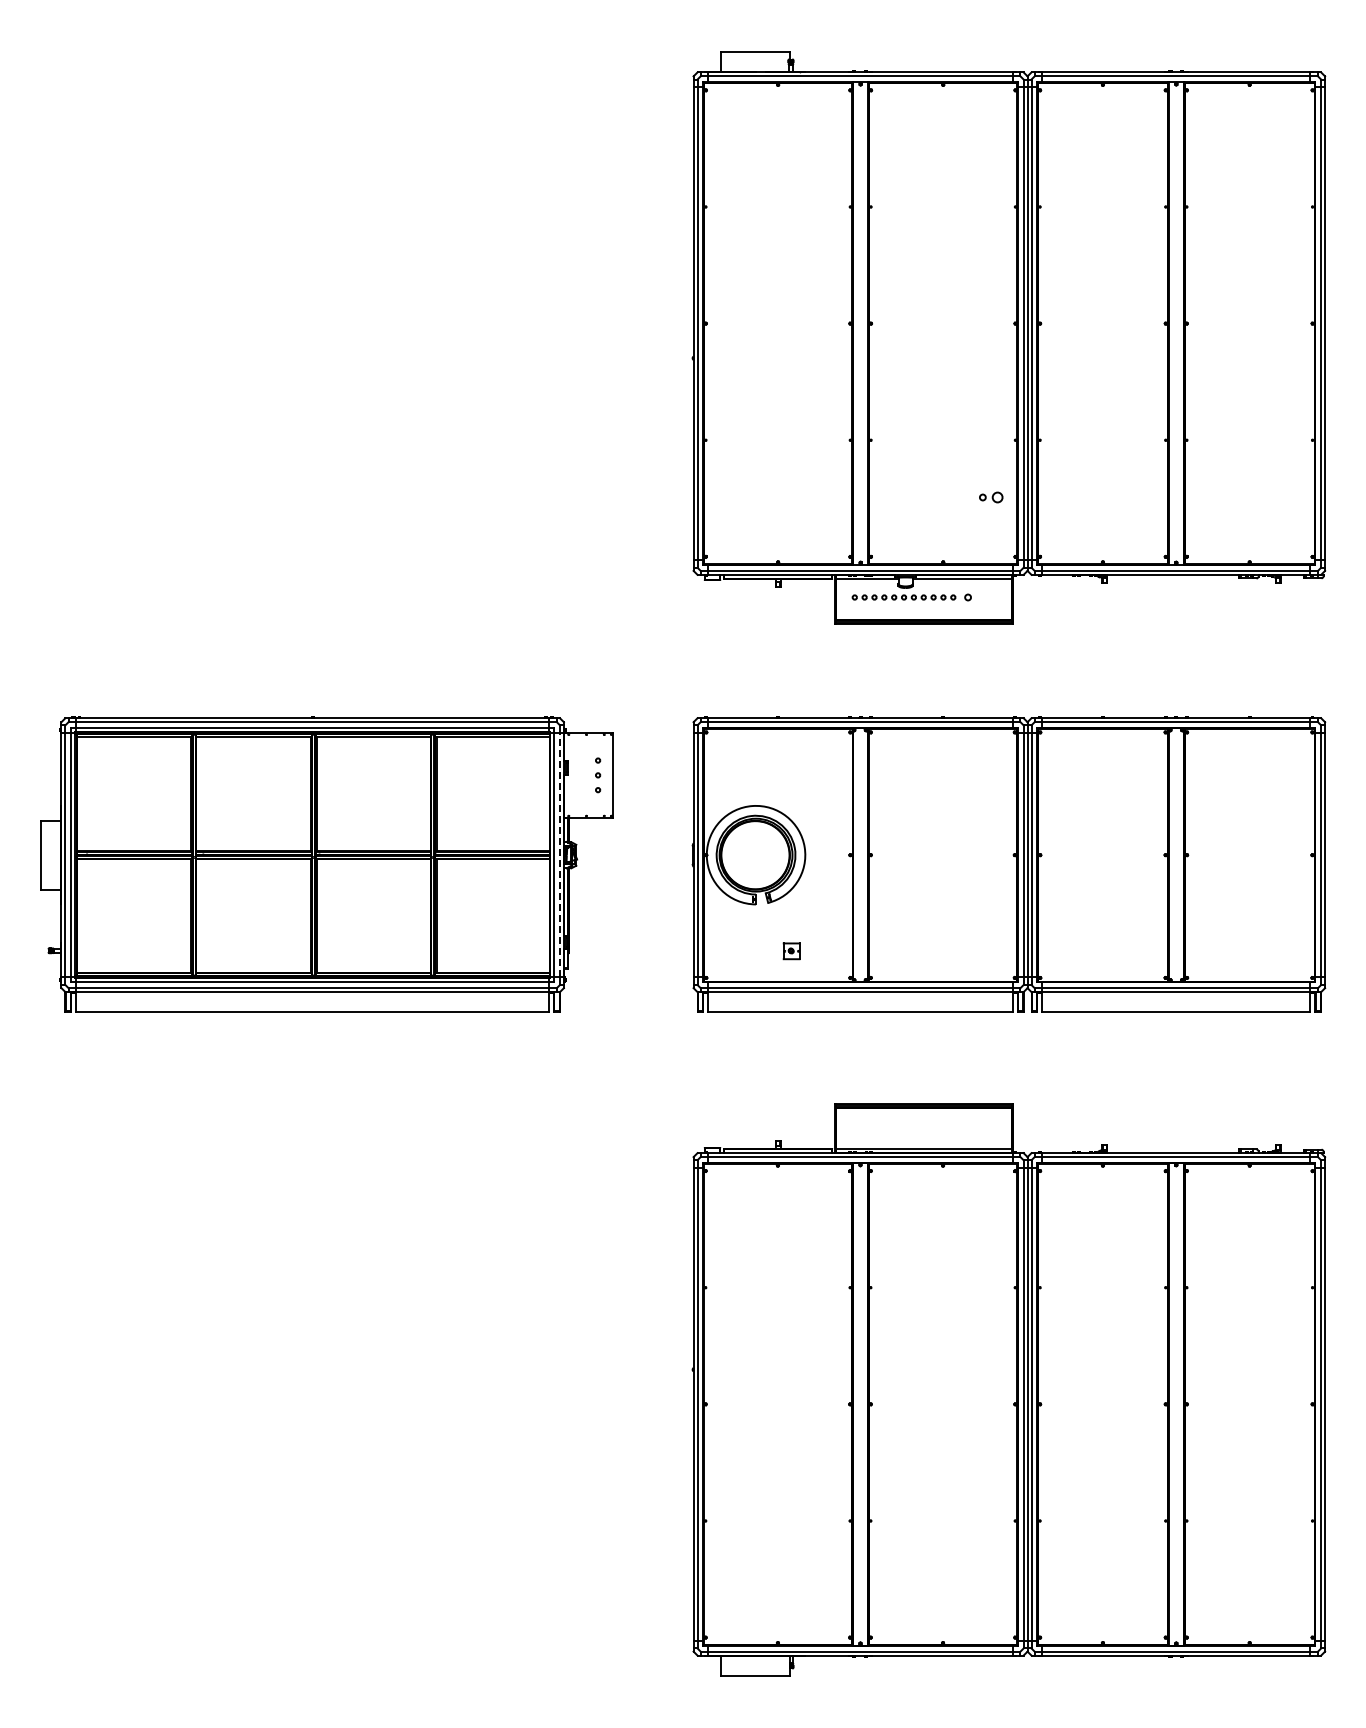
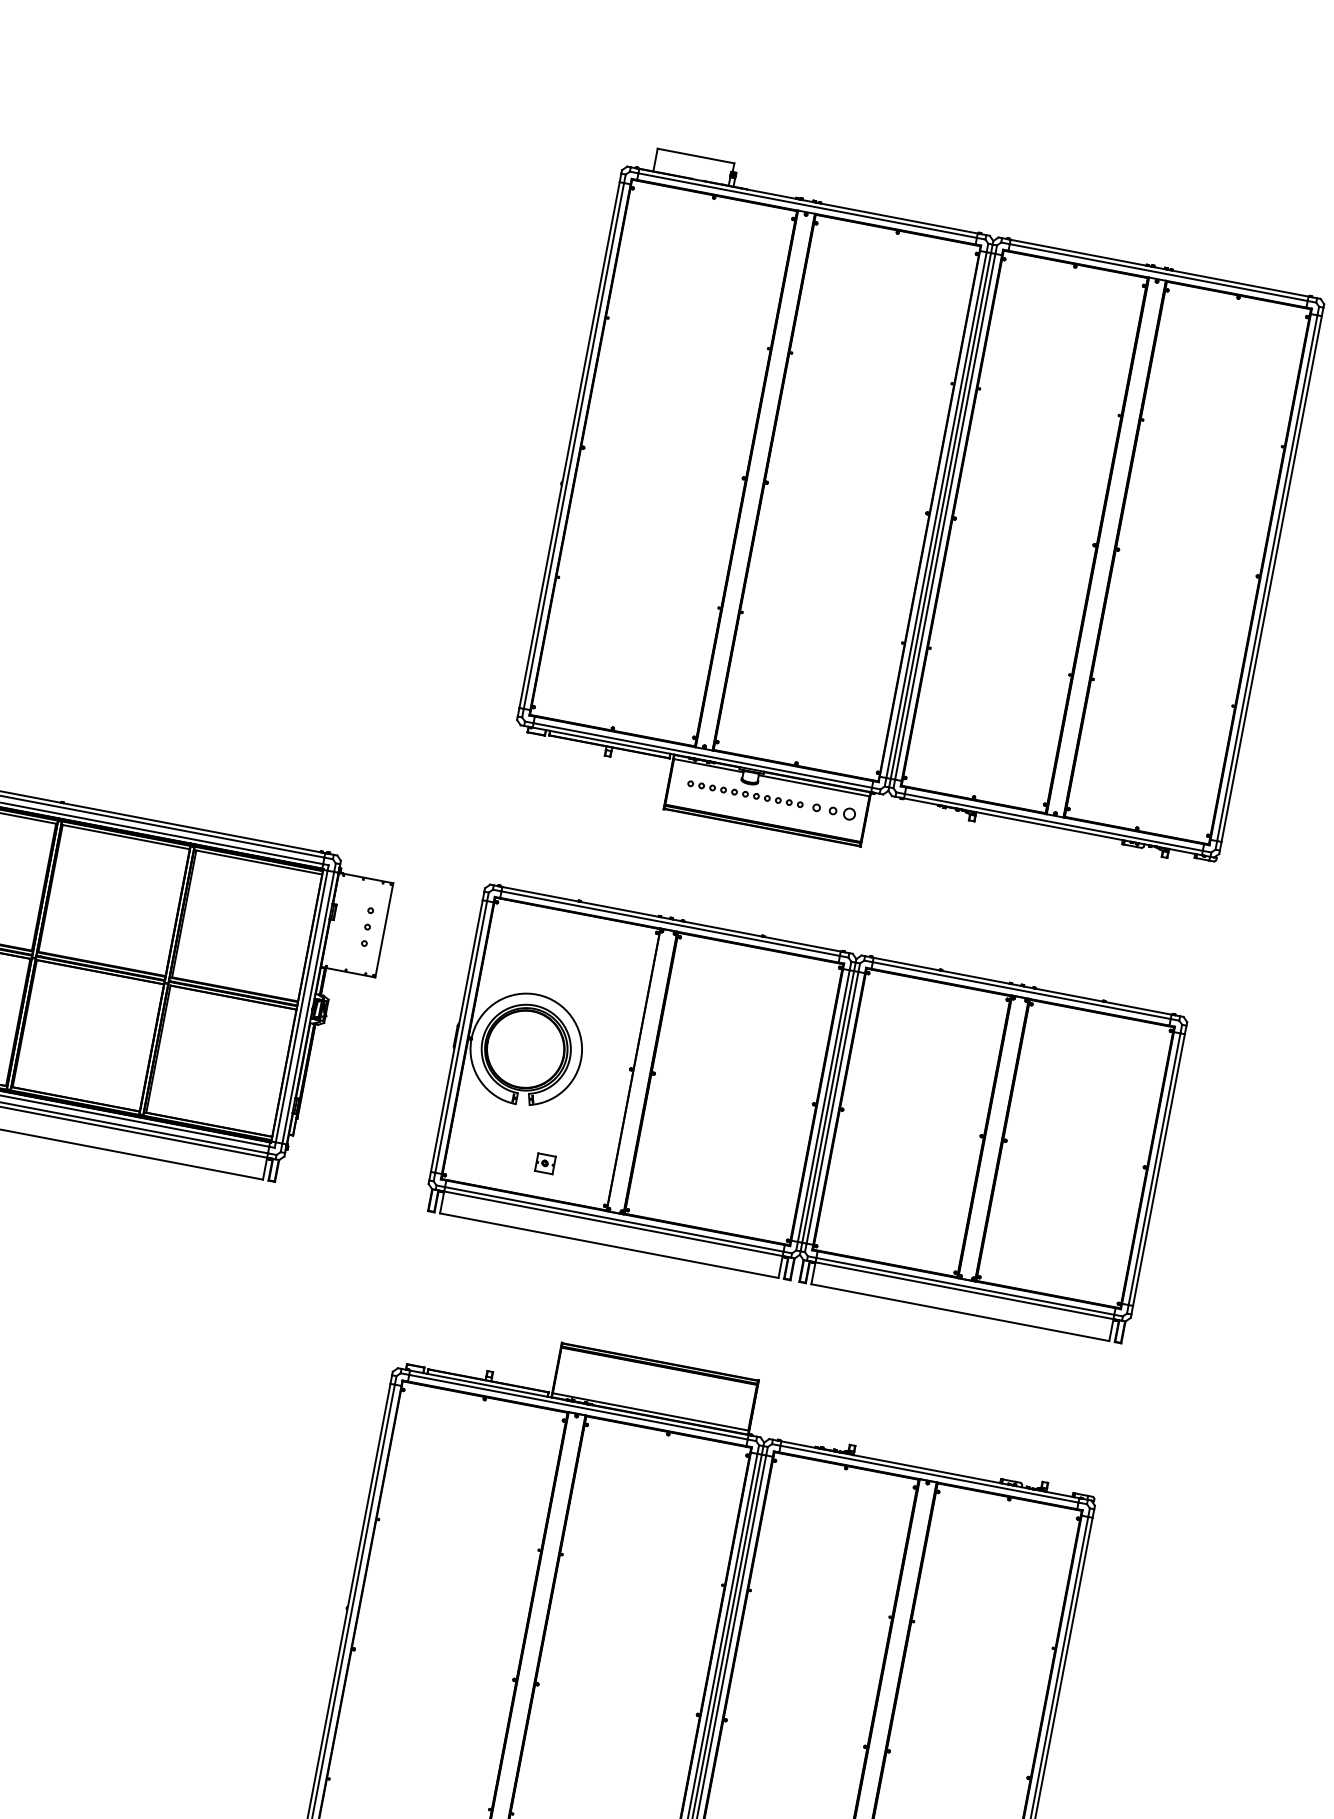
part: (991, 497) -> (842, 812), moved
line: (559, 854) -> (307, 1006), dashed -> solid

